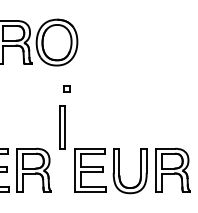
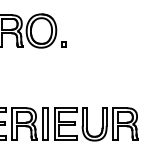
part: (66, 88) -> (63, 44), moved
part: (62, 127) -> (45, 124), moved

